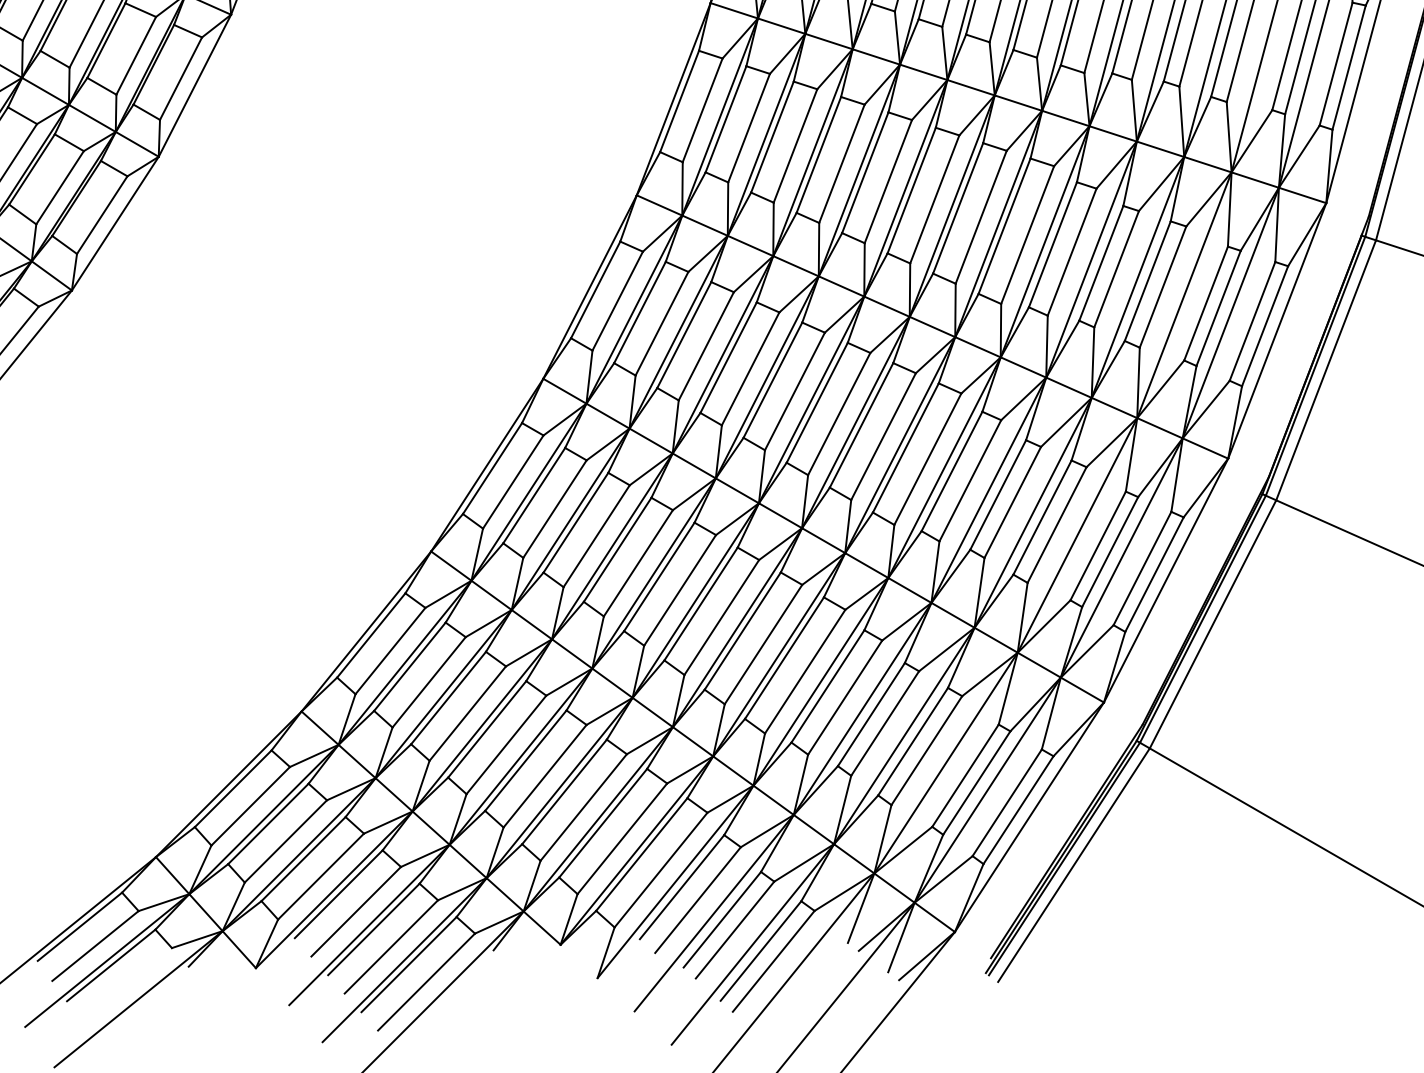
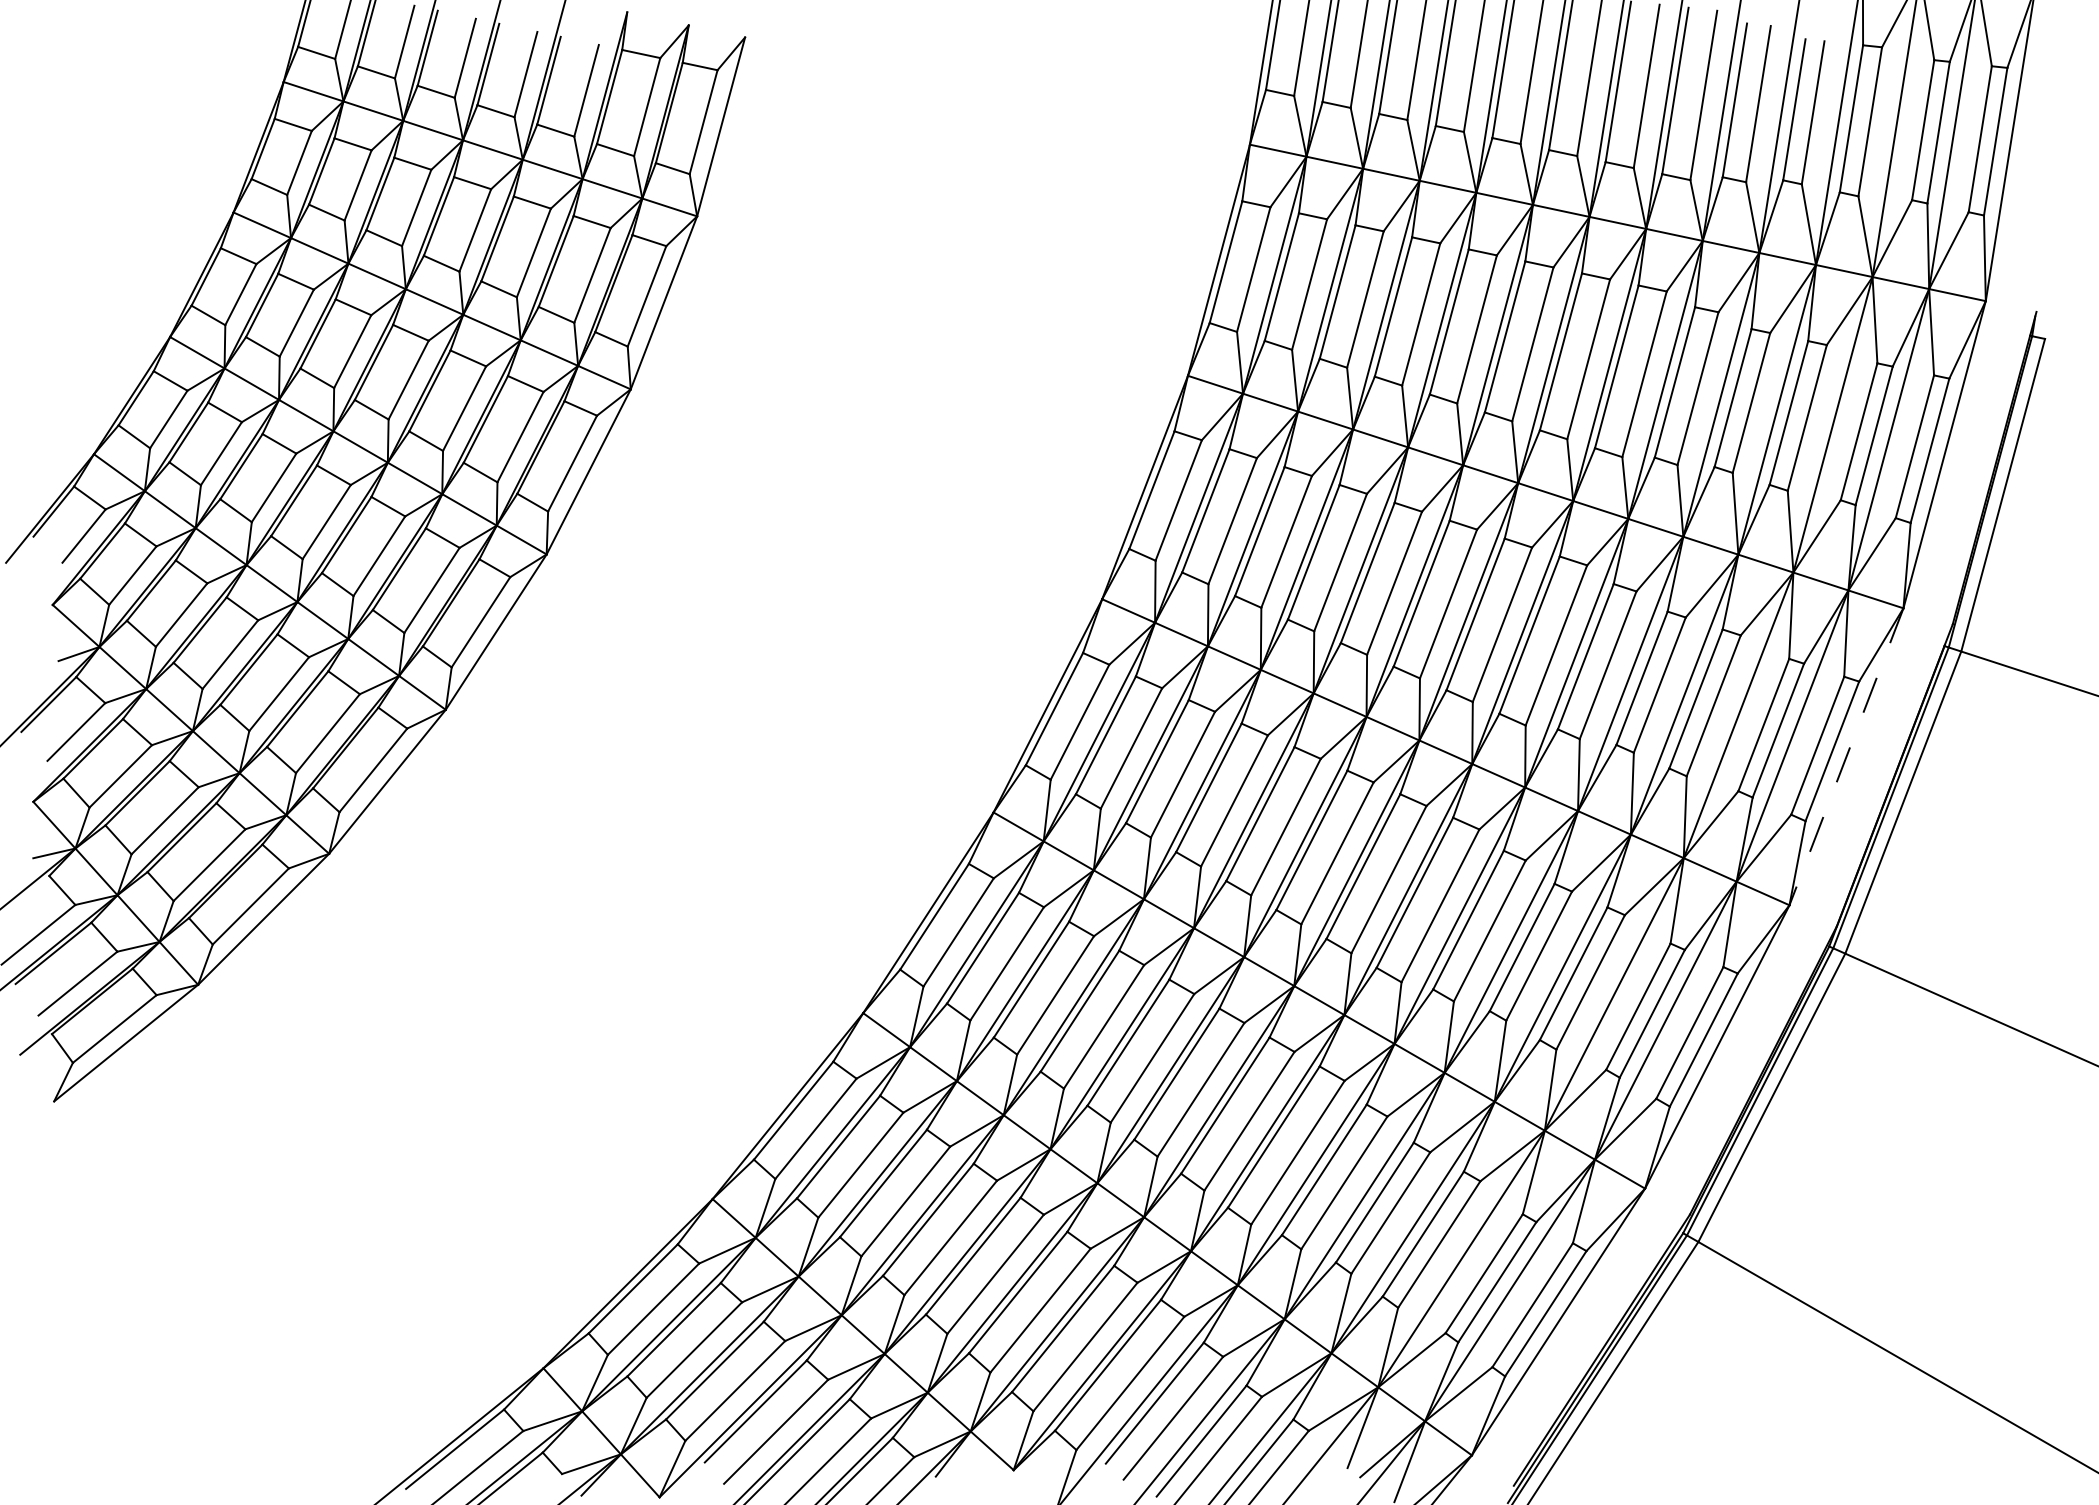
line: (1277, 331) -> (1846, 757), solid -> dashed

